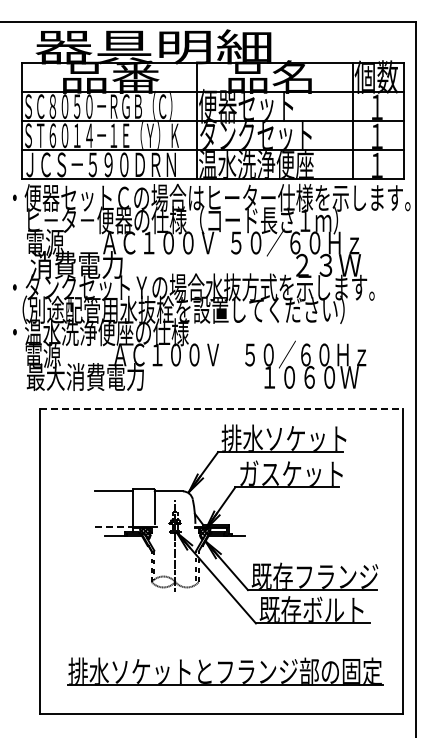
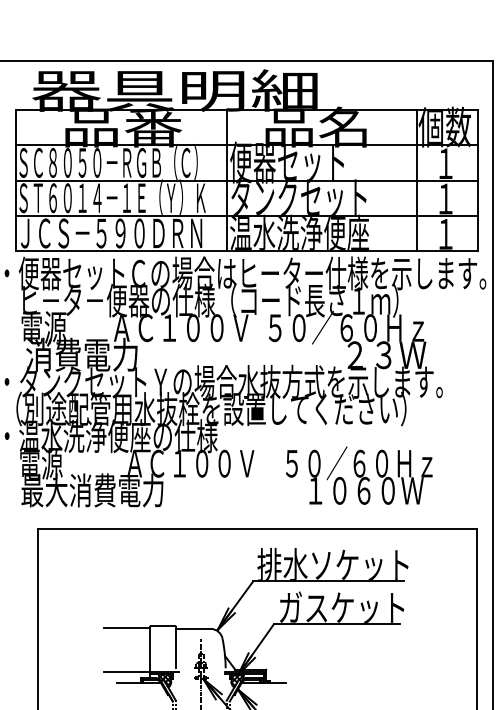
line: (222, 409) -> (258, 529), dashed -> solid
line: (114, 526) -> (127, 671), dashed -> solid

